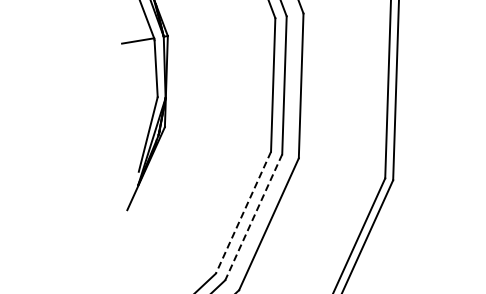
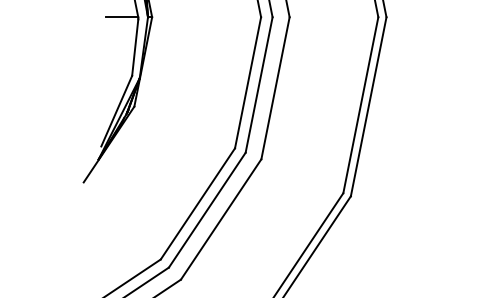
line: (243, 212) -> (197, 203), dashed -> solid
line: (254, 217) -> (207, 210), dashed -> solid

